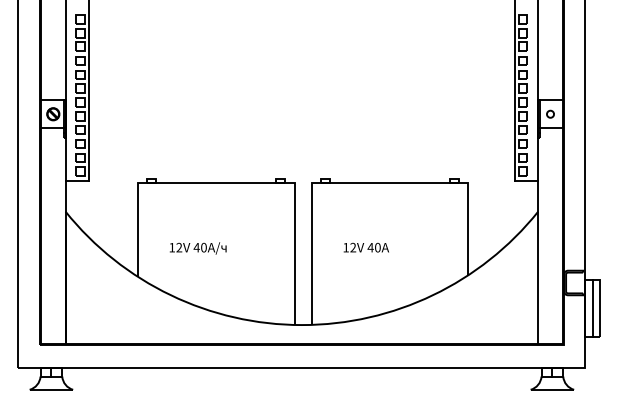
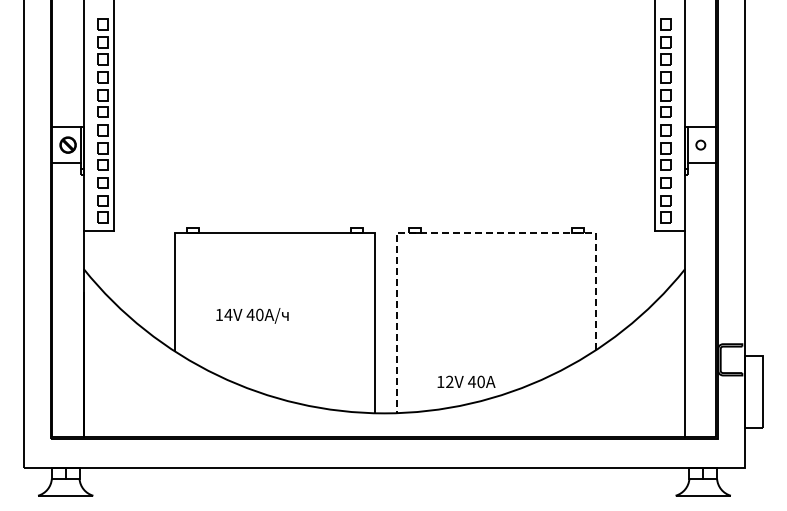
line: (364, 182) -> (464, 232), solid -> dashed
text: (179, 247) -> (228, 314), 12V -> 14V
text: (366, 247) -> (466, 381), moved
line: (592, 308) -> (754, 392), removed

